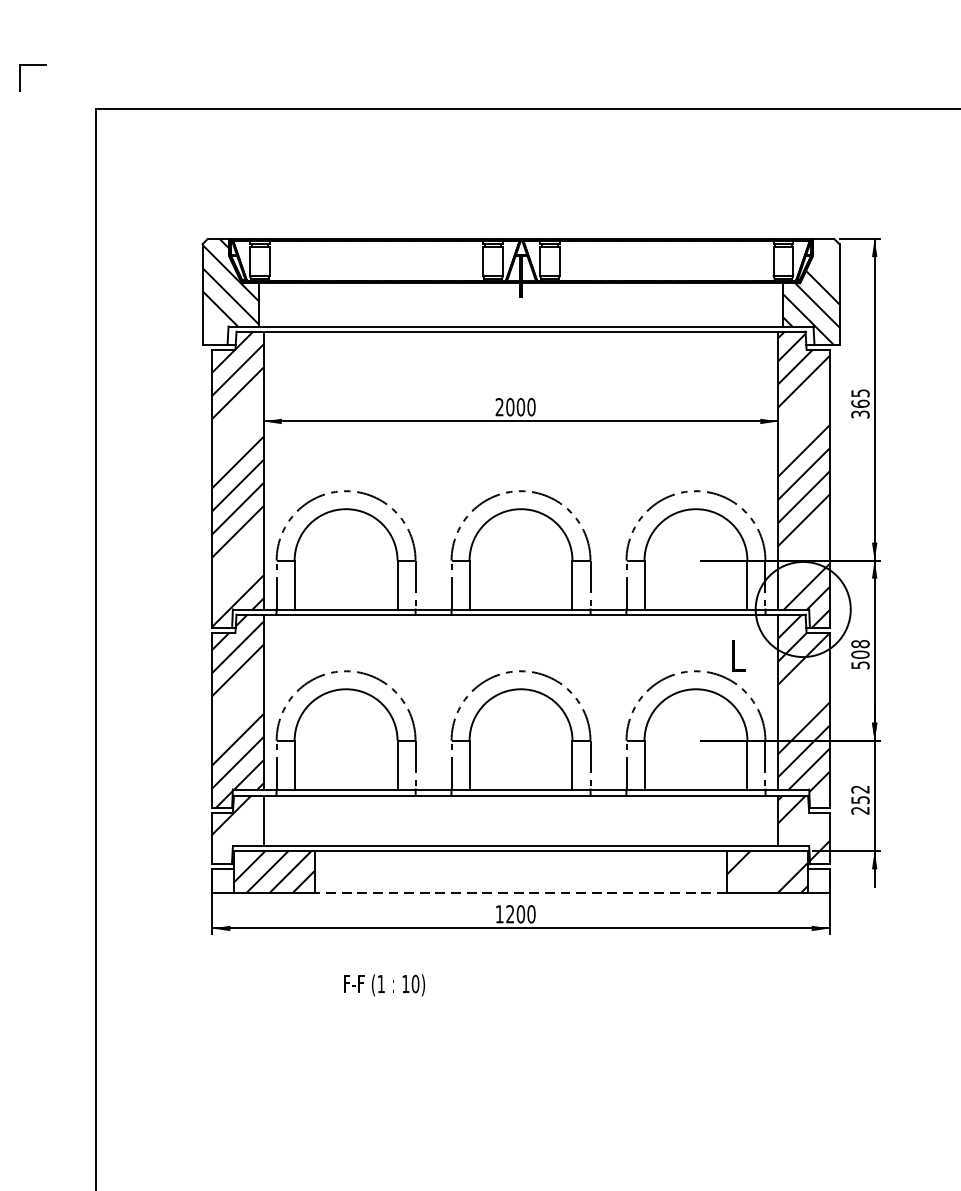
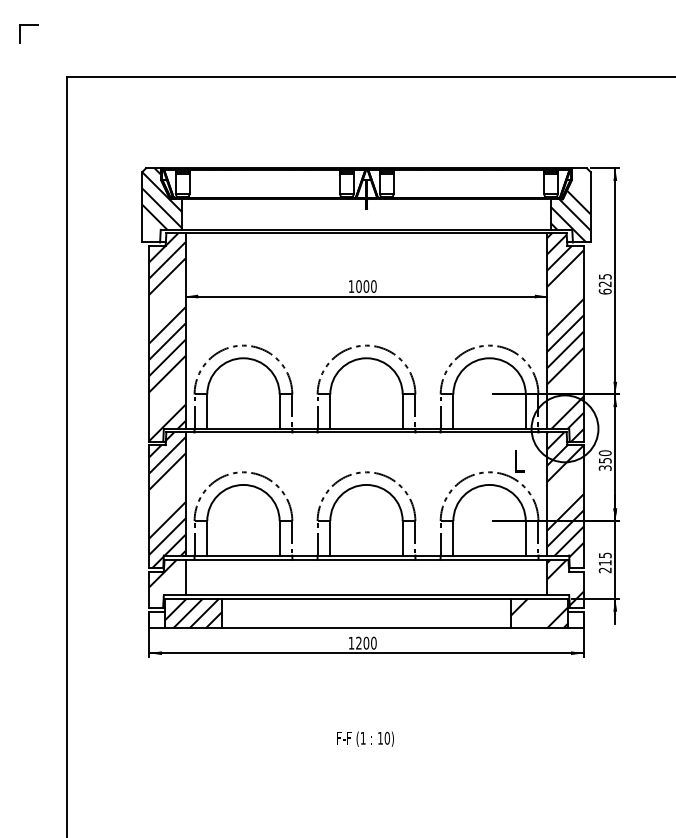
part: (31, 65) -> (28, 25), moved
text: (498, 407) -> (350, 286), 2000 -> 1000
text: (859, 408) -> (604, 287), 365 -> 625
text: (859, 654) -> (604, 460), 508 -> 350
text: (859, 793) -> (604, 558), 252 -> 215
line: (521, 891) -> (366, 627), dashed -> solid
text: (384, 984) -> (365, 738), moved

